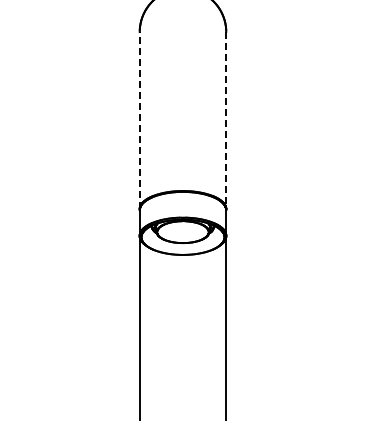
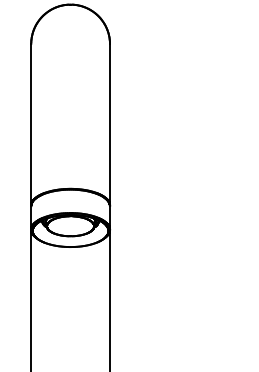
line: (139, 120) -> (31, 124), dashed -> solid
line: (226, 120) -> (110, 124), dashed -> solid

